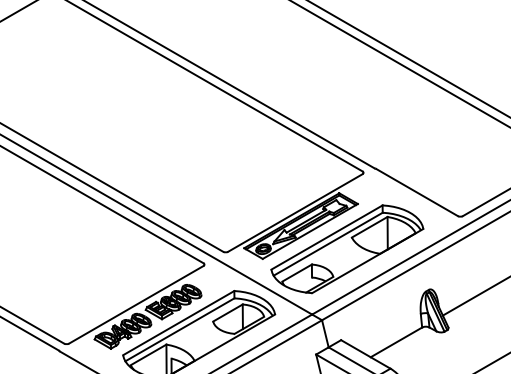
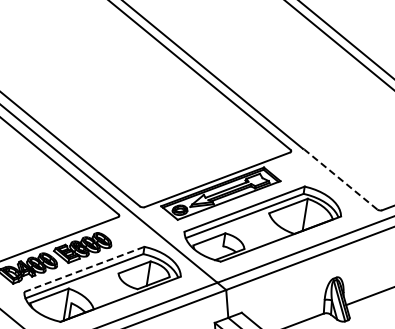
line: (416, 192) -> (340, 179), solid -> dashed
line: (179, 322) -> (85, 268), solid -> dashed

